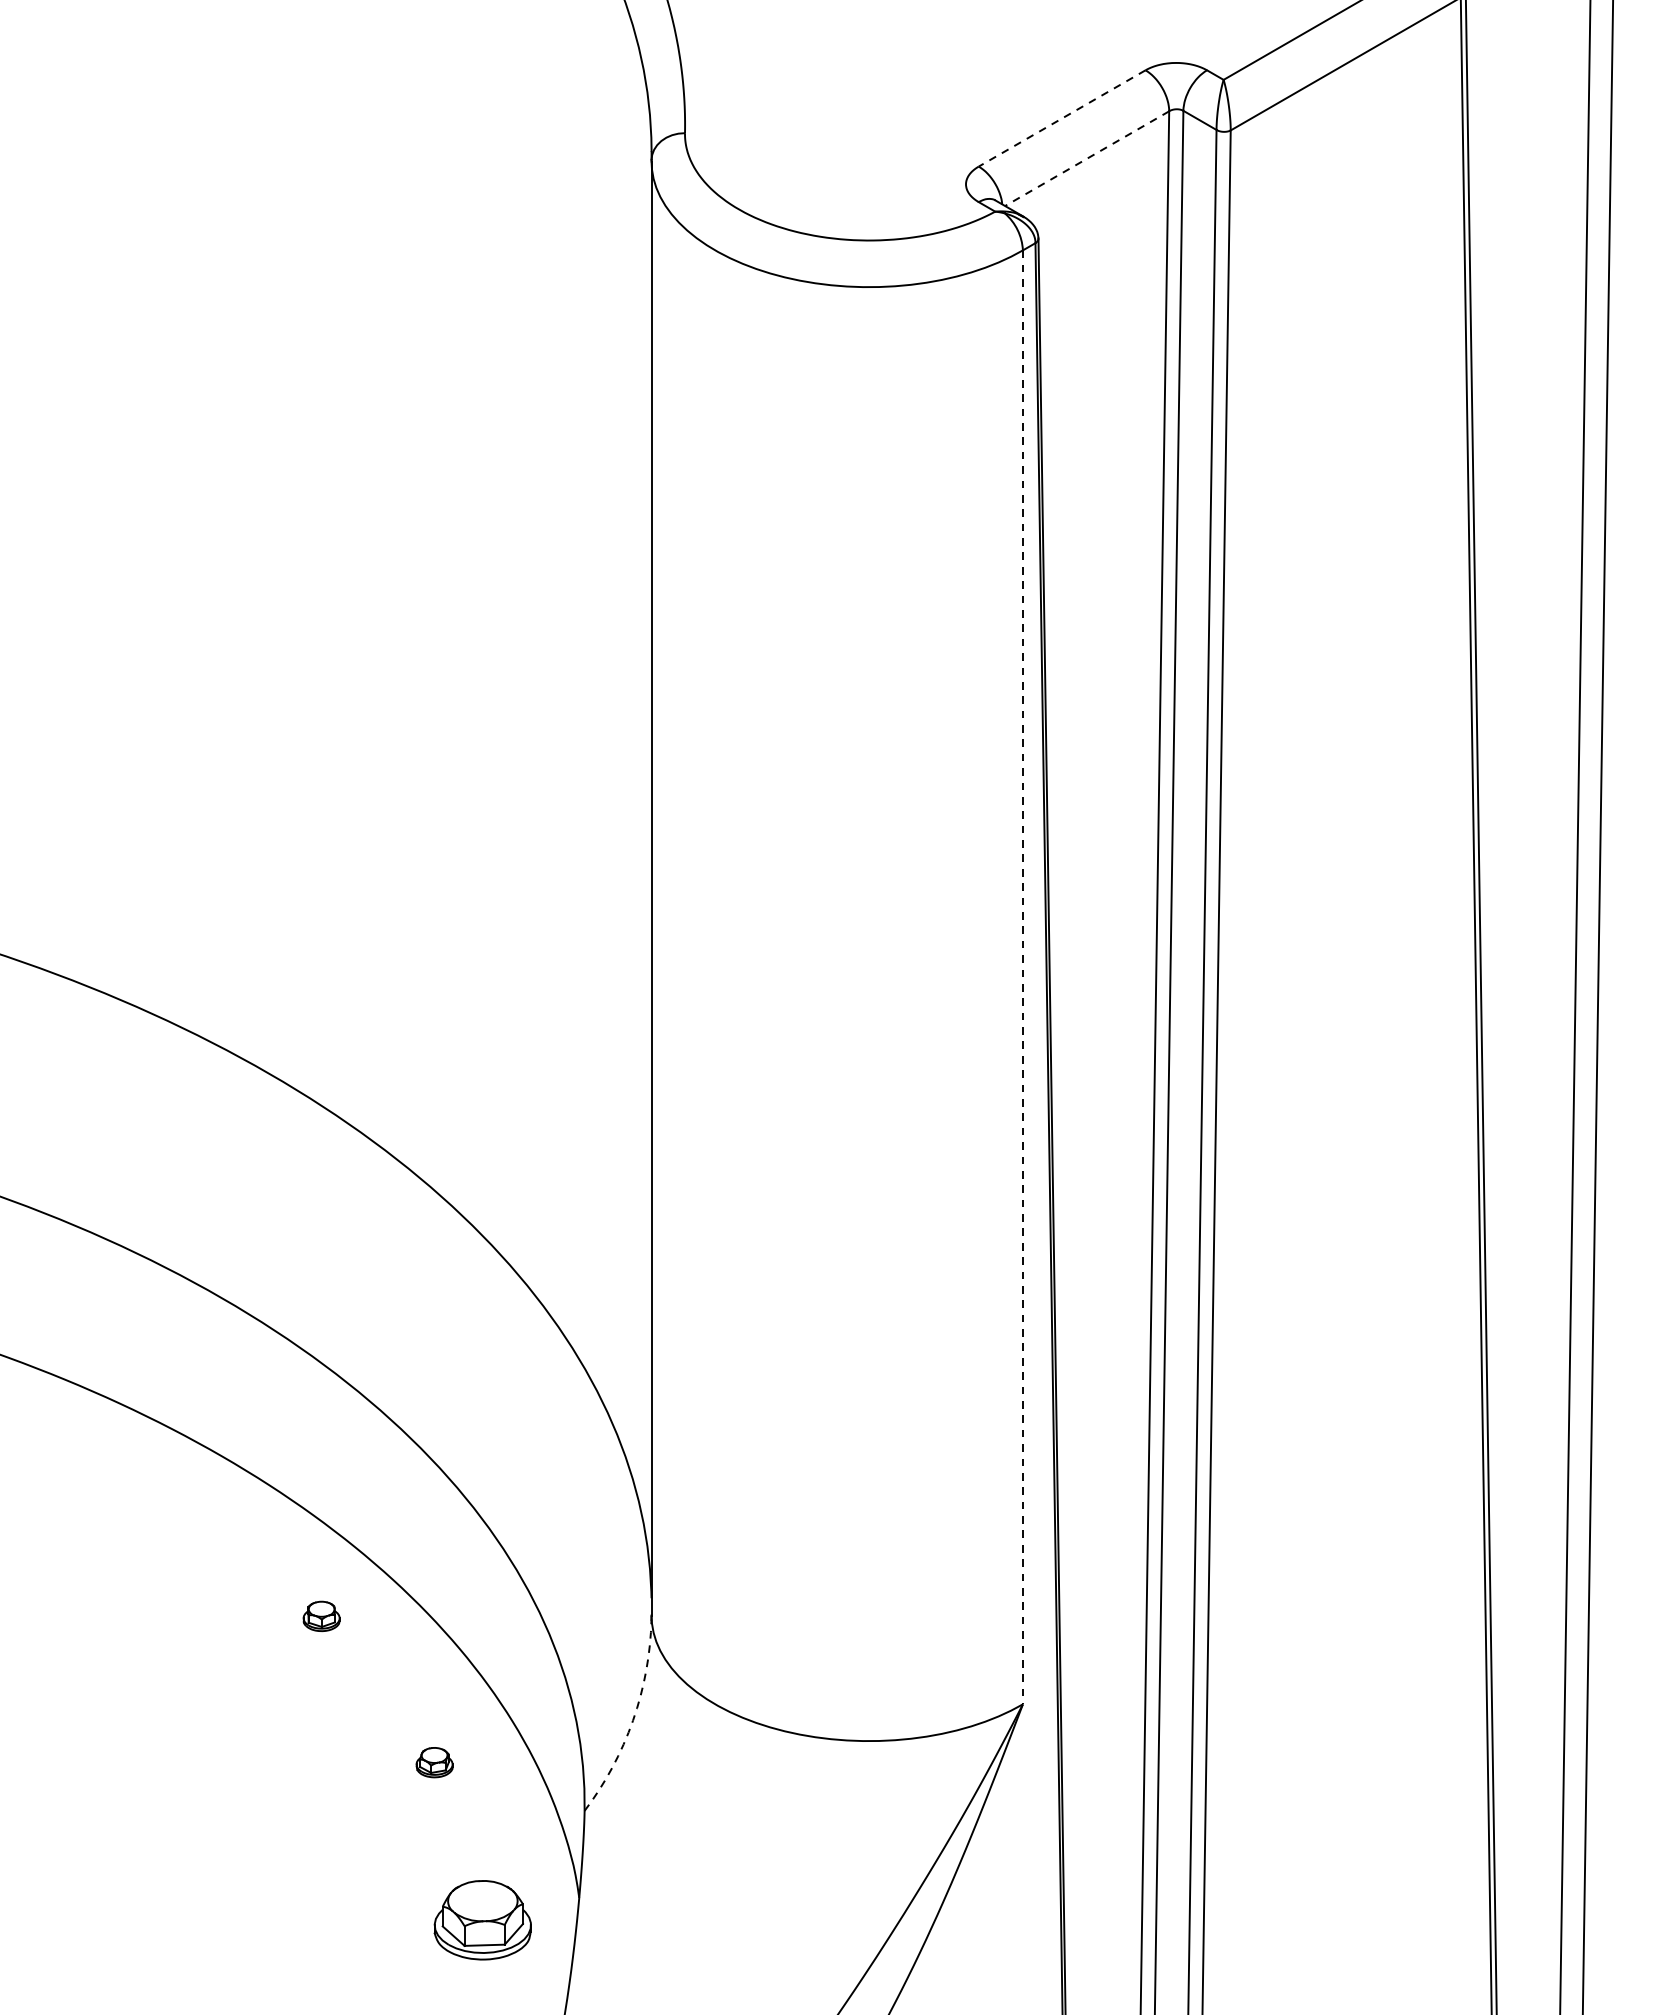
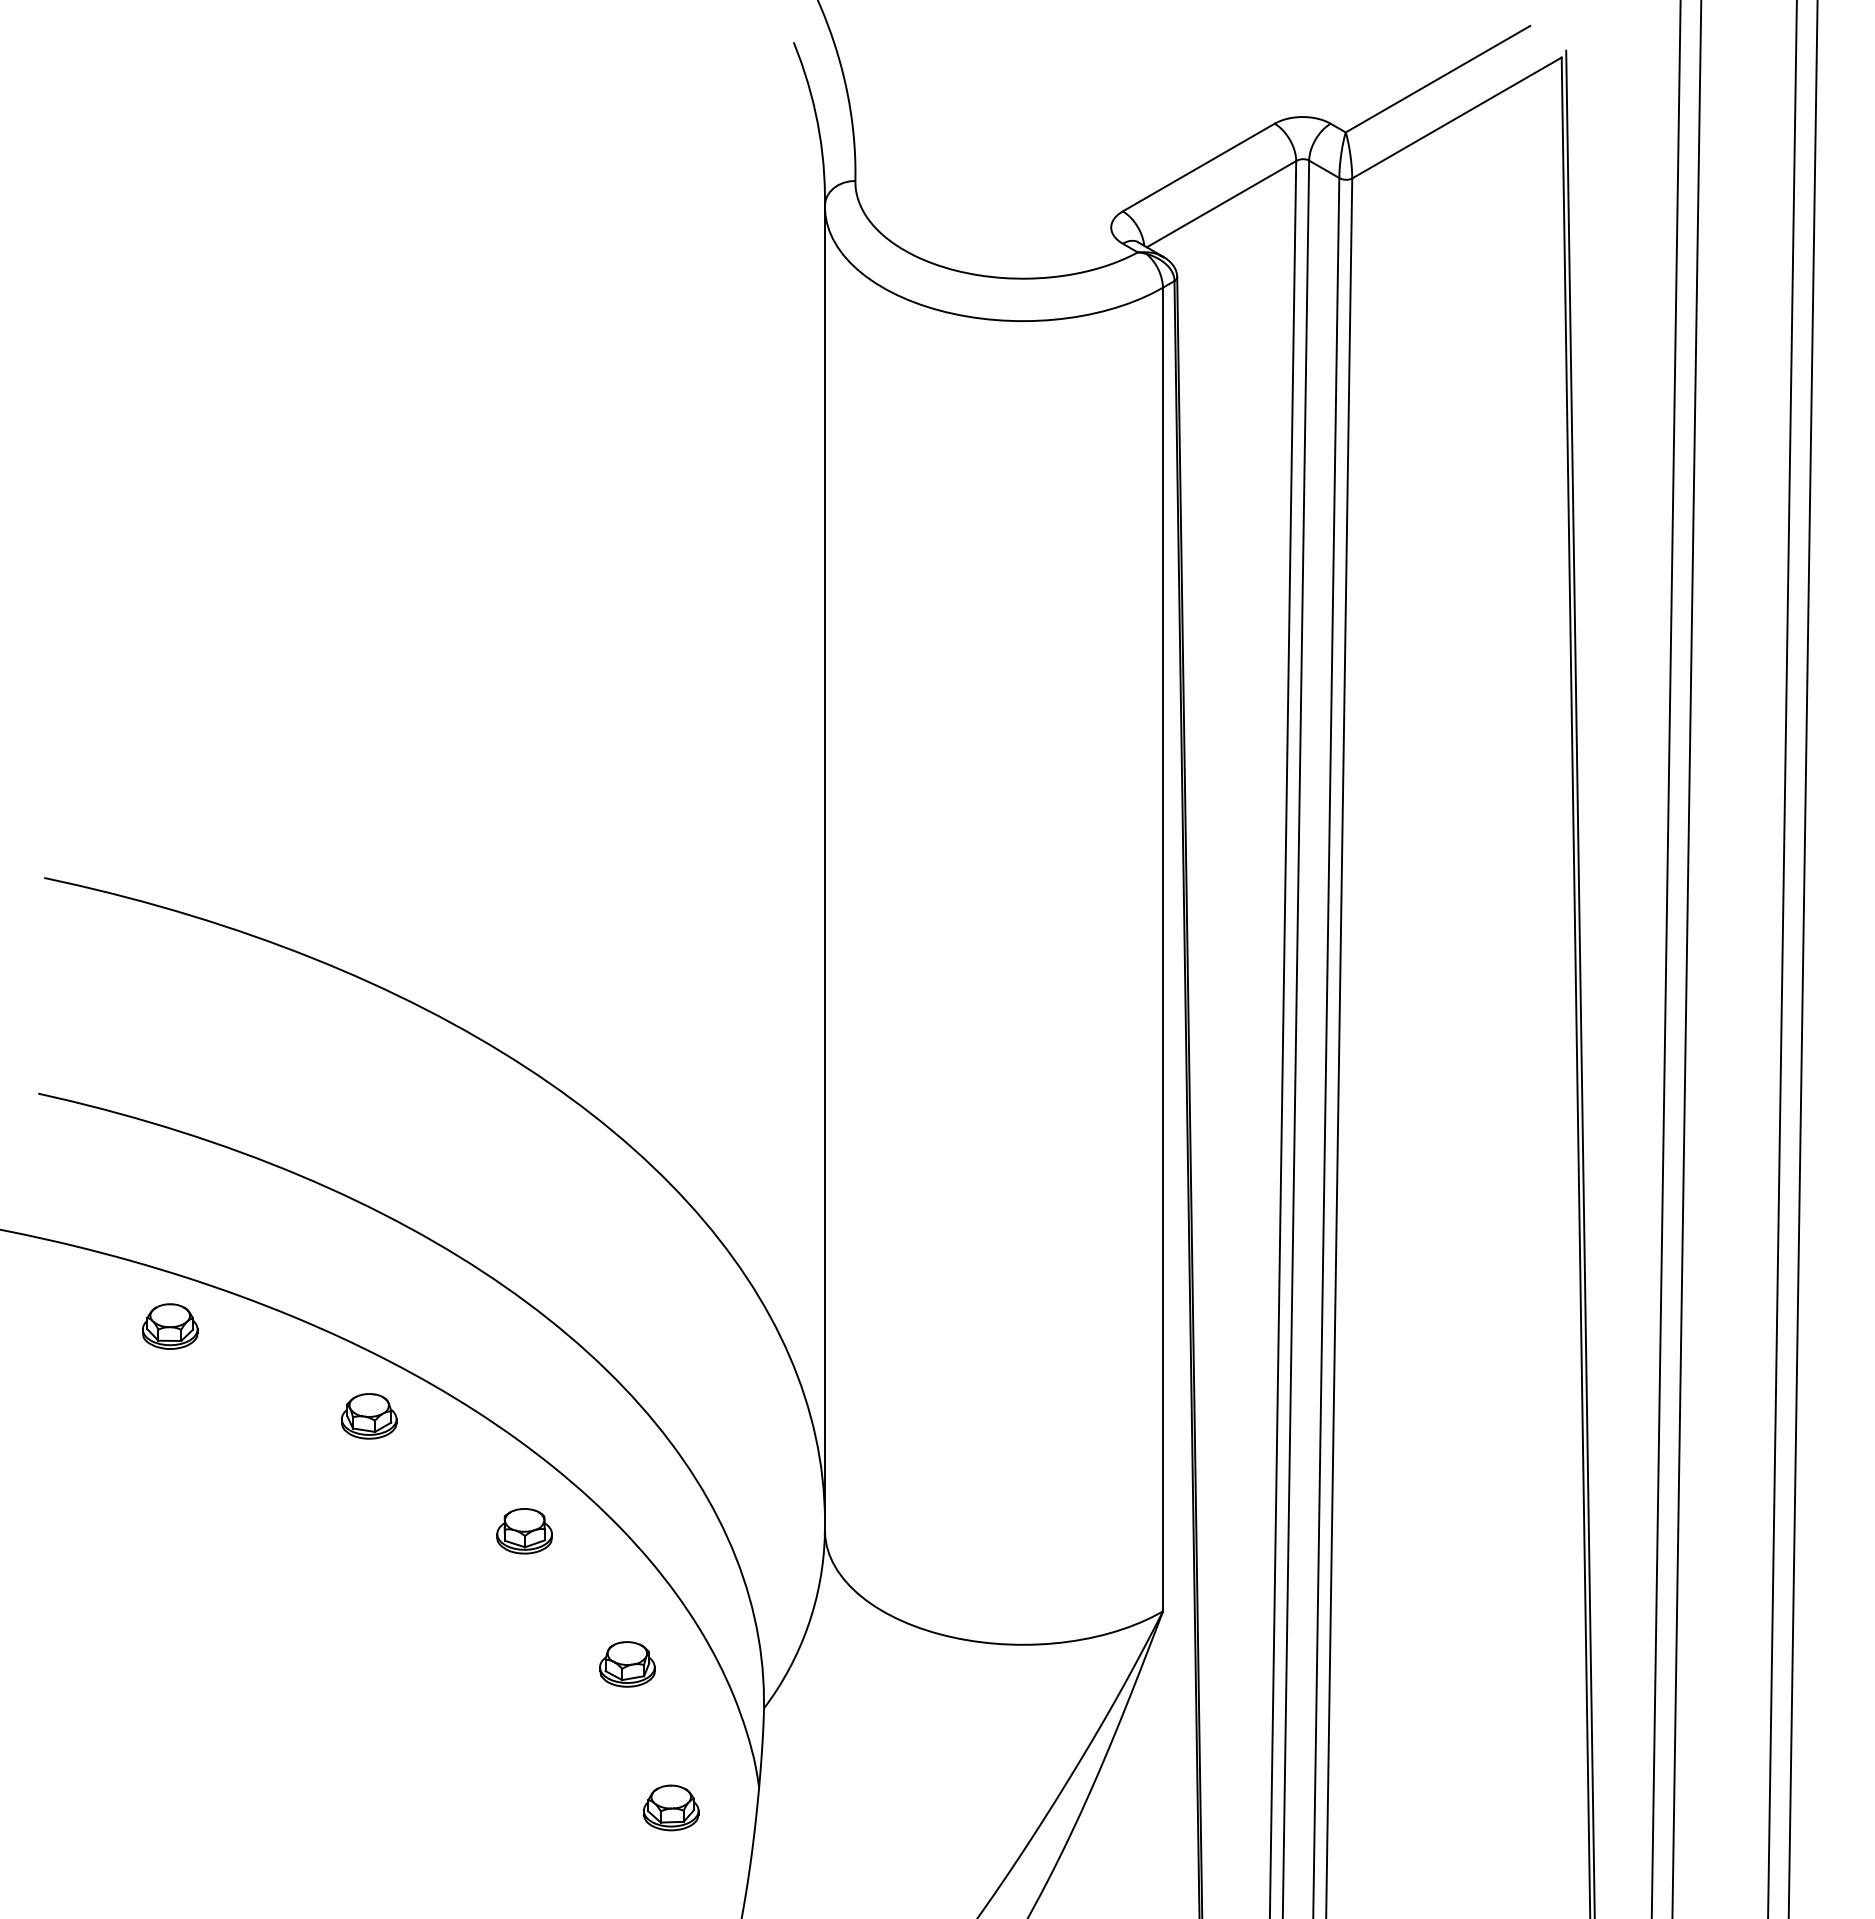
line: (1061, 118) -> (1198, 167), dashed -> solid
line: (1087, 159) -> (1221, 204), dashed -> solid
line: (1023, 977) -> (1163, 949), dashed -> solid
part: (151, 1490) -> (369, 1416), added
part: (321, 1616) -> (524, 1531), size x1.67
arc: (633, 1720) -> (808, 1626), dashed -> solid
part: (434, 1762) -> (627, 1664), size x1.67
part: (481, 1919) -> (670, 1807), size x0.62

